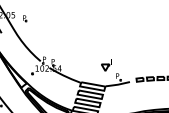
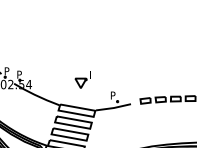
part: (106, 65) -> (82, 80), moved

